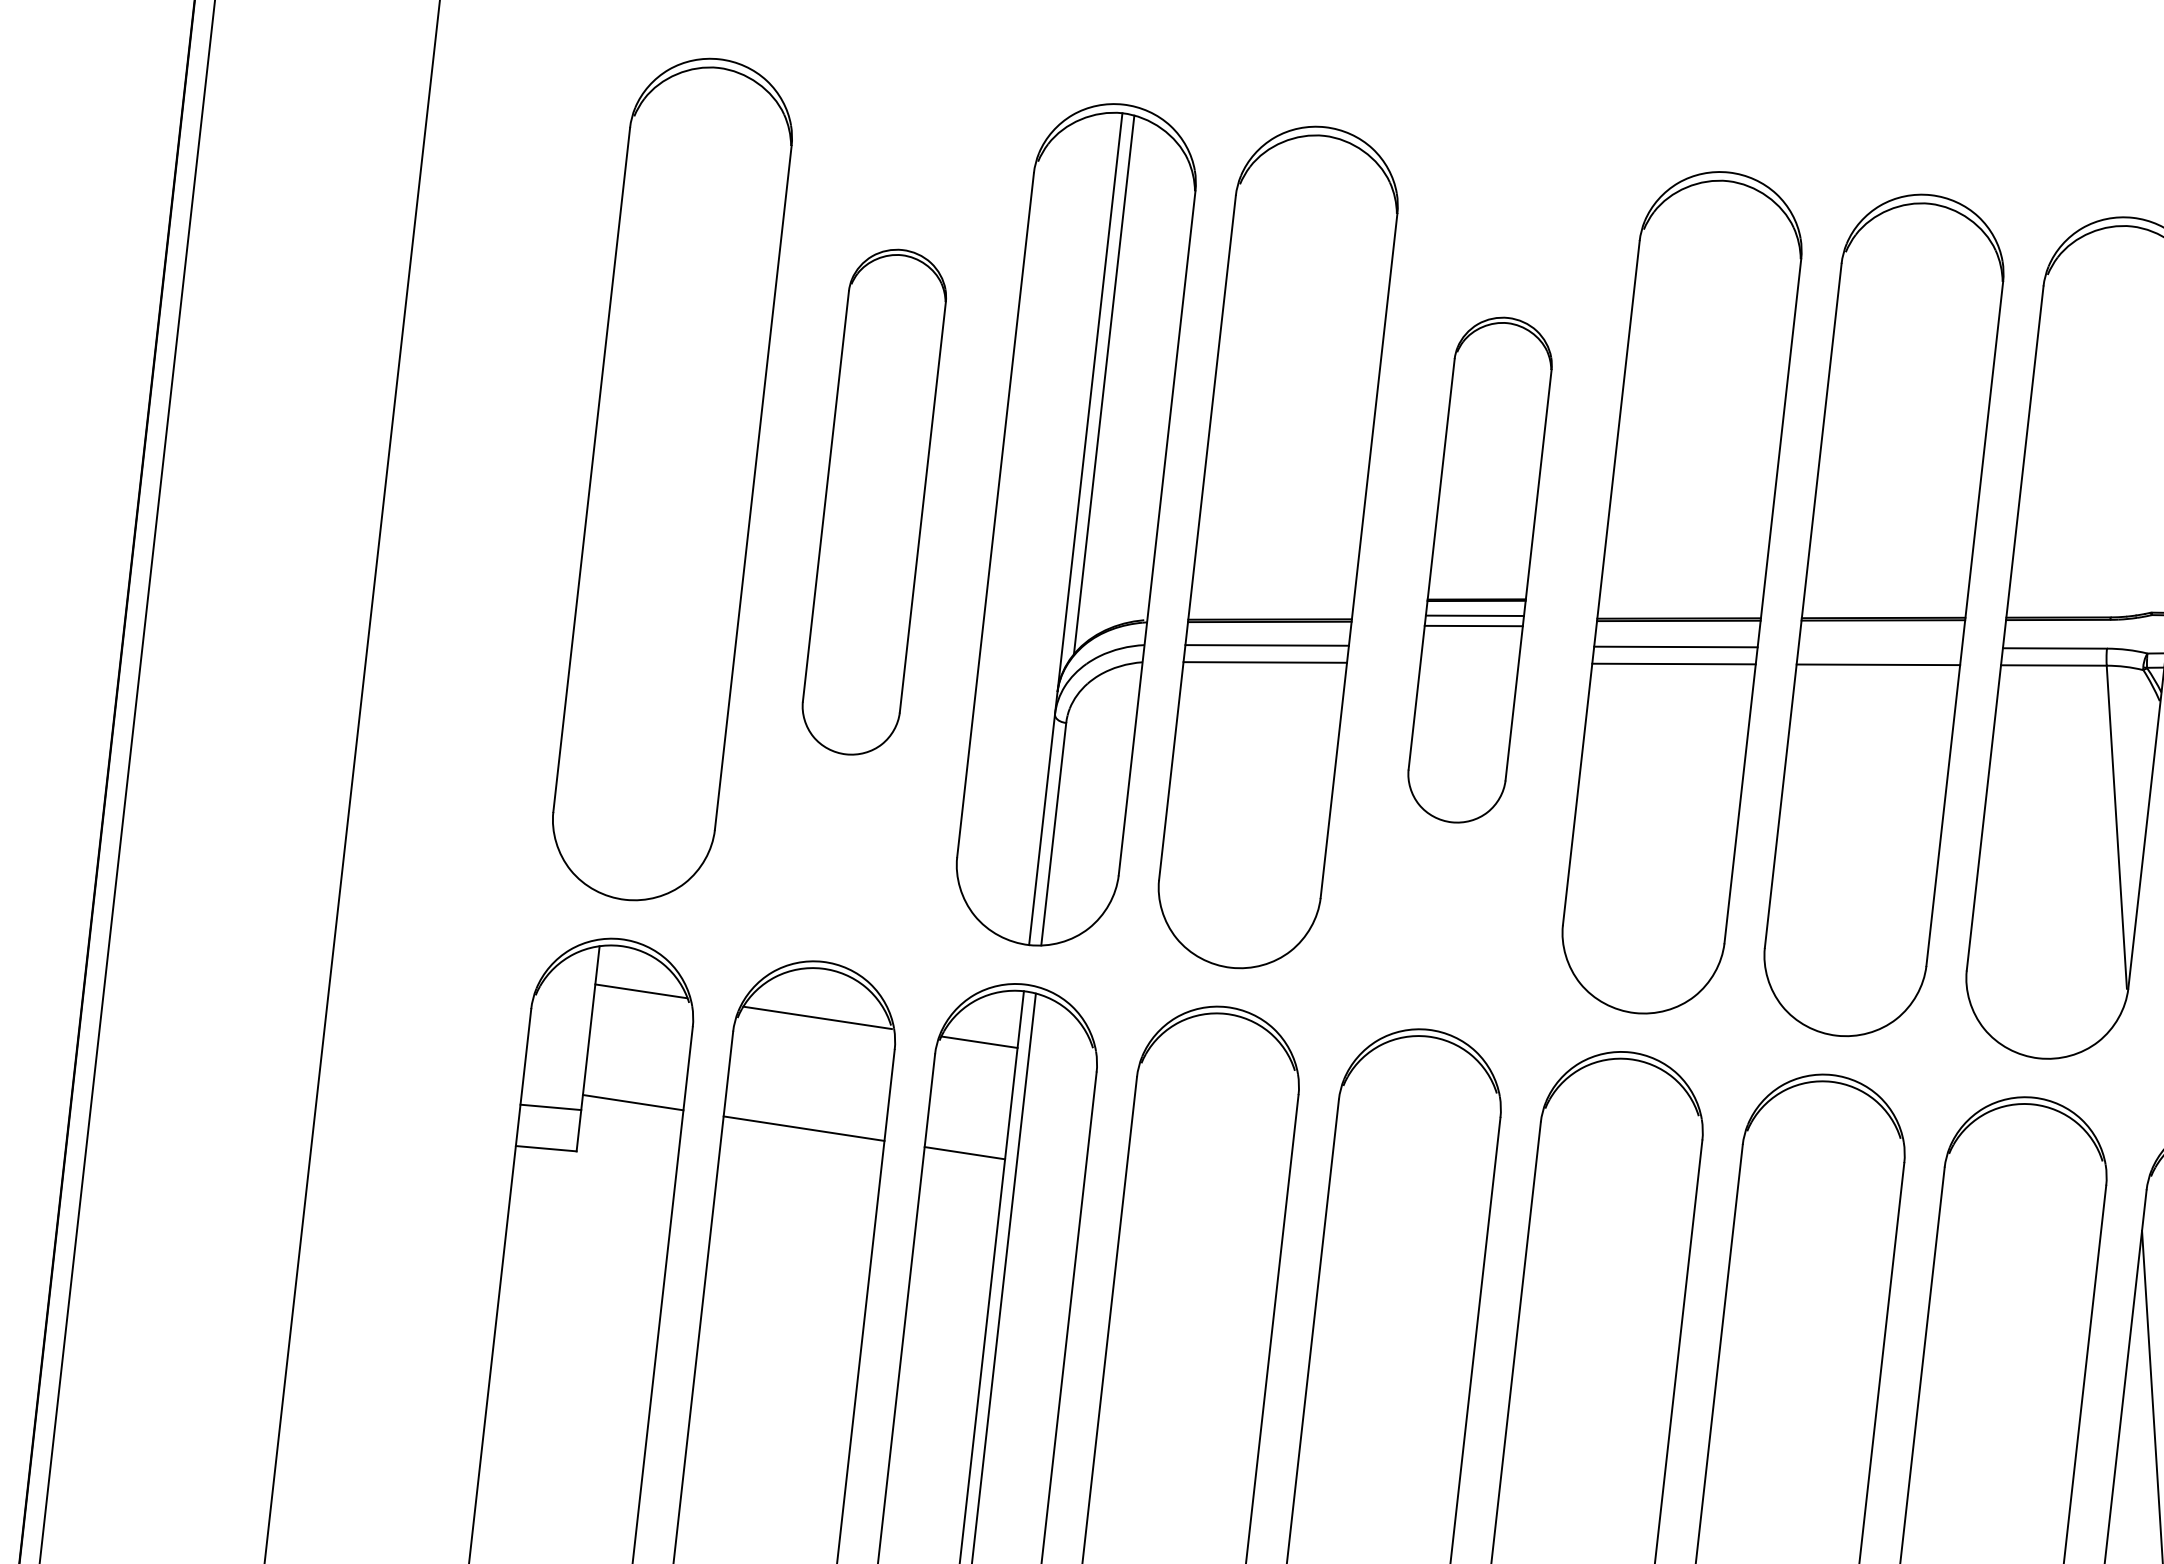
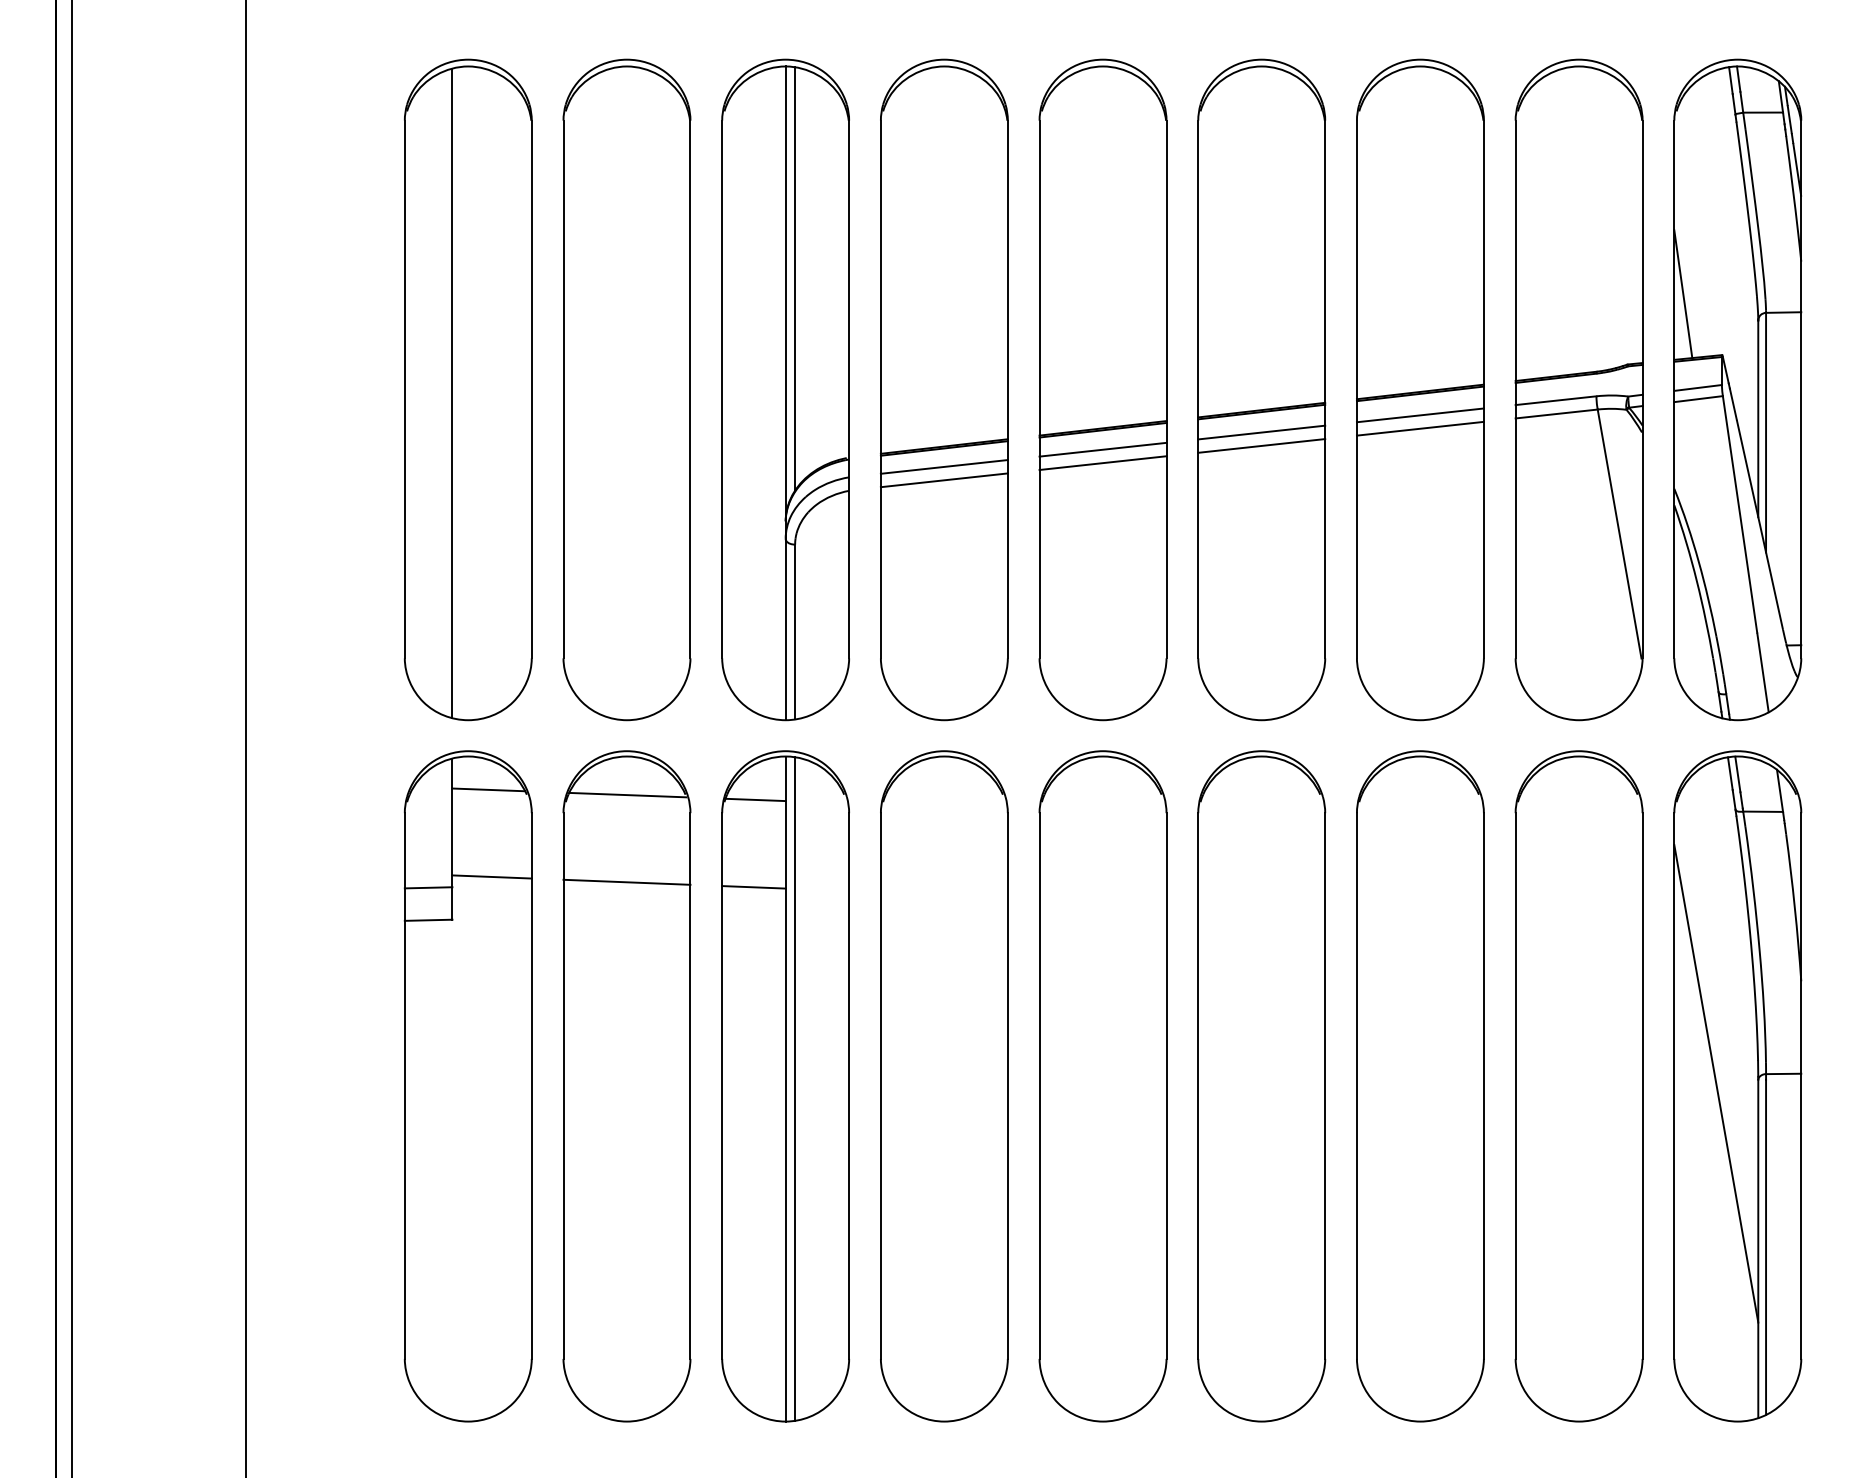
line: (651, 481) -> (452, 393), added
part: (873, 501) -> (626, 389), size x1.67
part: (1479, 569) -> (1102, 389), size x1.67
line: (1879, 647) -> (1419, 415), added

